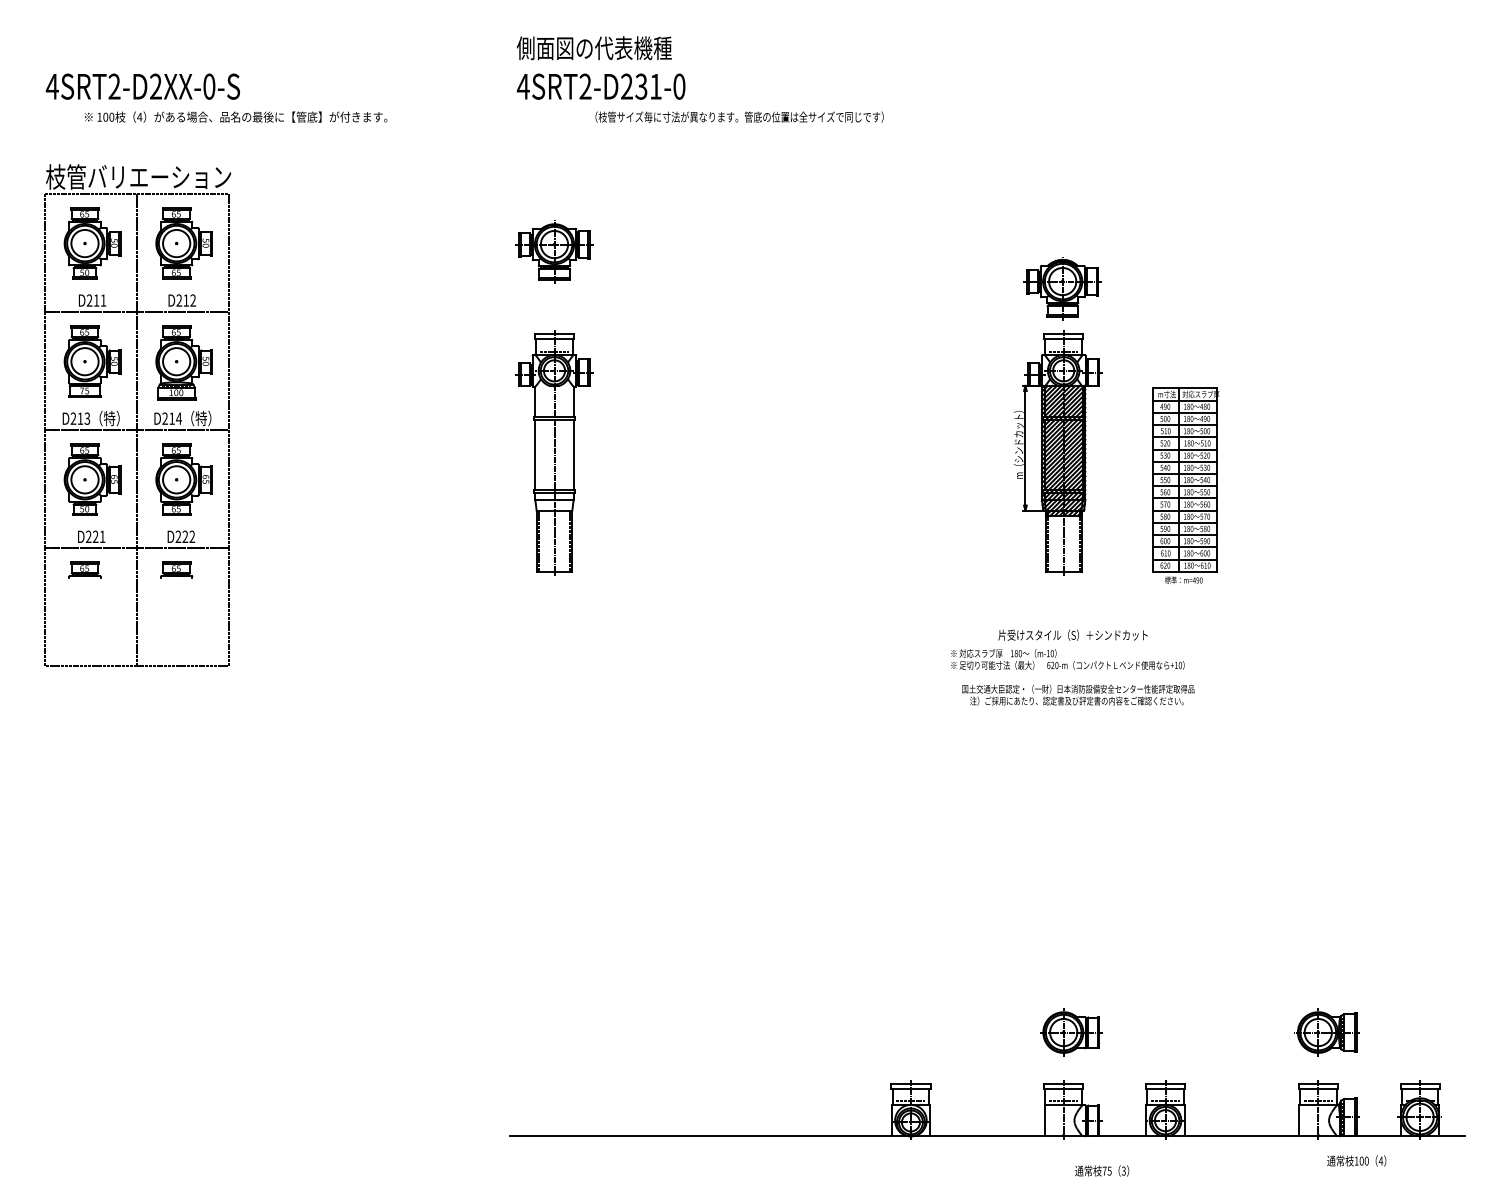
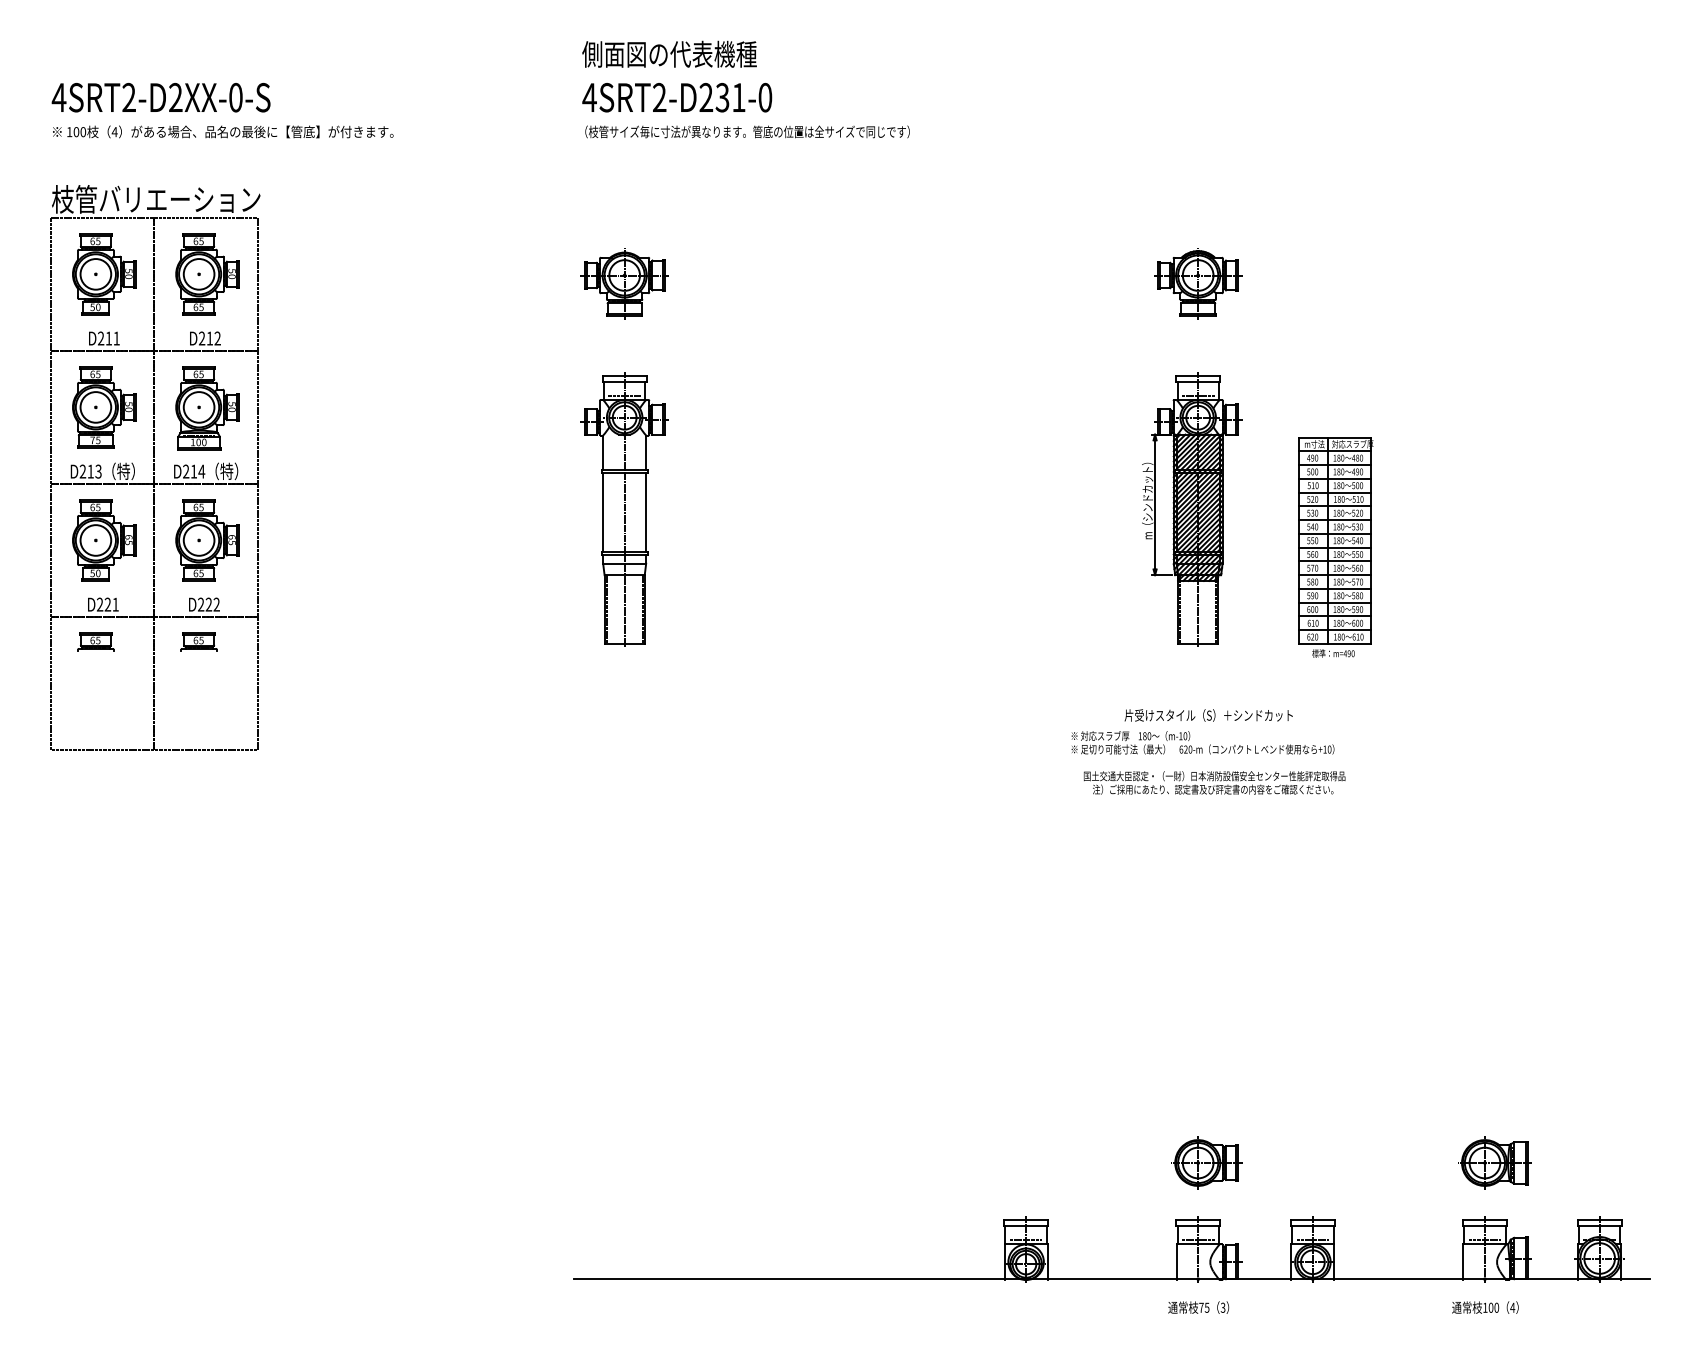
text: (236, 116) -> (223, 131), moved
text: (739, 116) -> (747, 131), moved
part: (1062, 288) -> (1197, 283), moved
text: (1356, 1160) -> (1485, 1307), moved
text: (1102, 1170) -> (1199, 1307), moved

